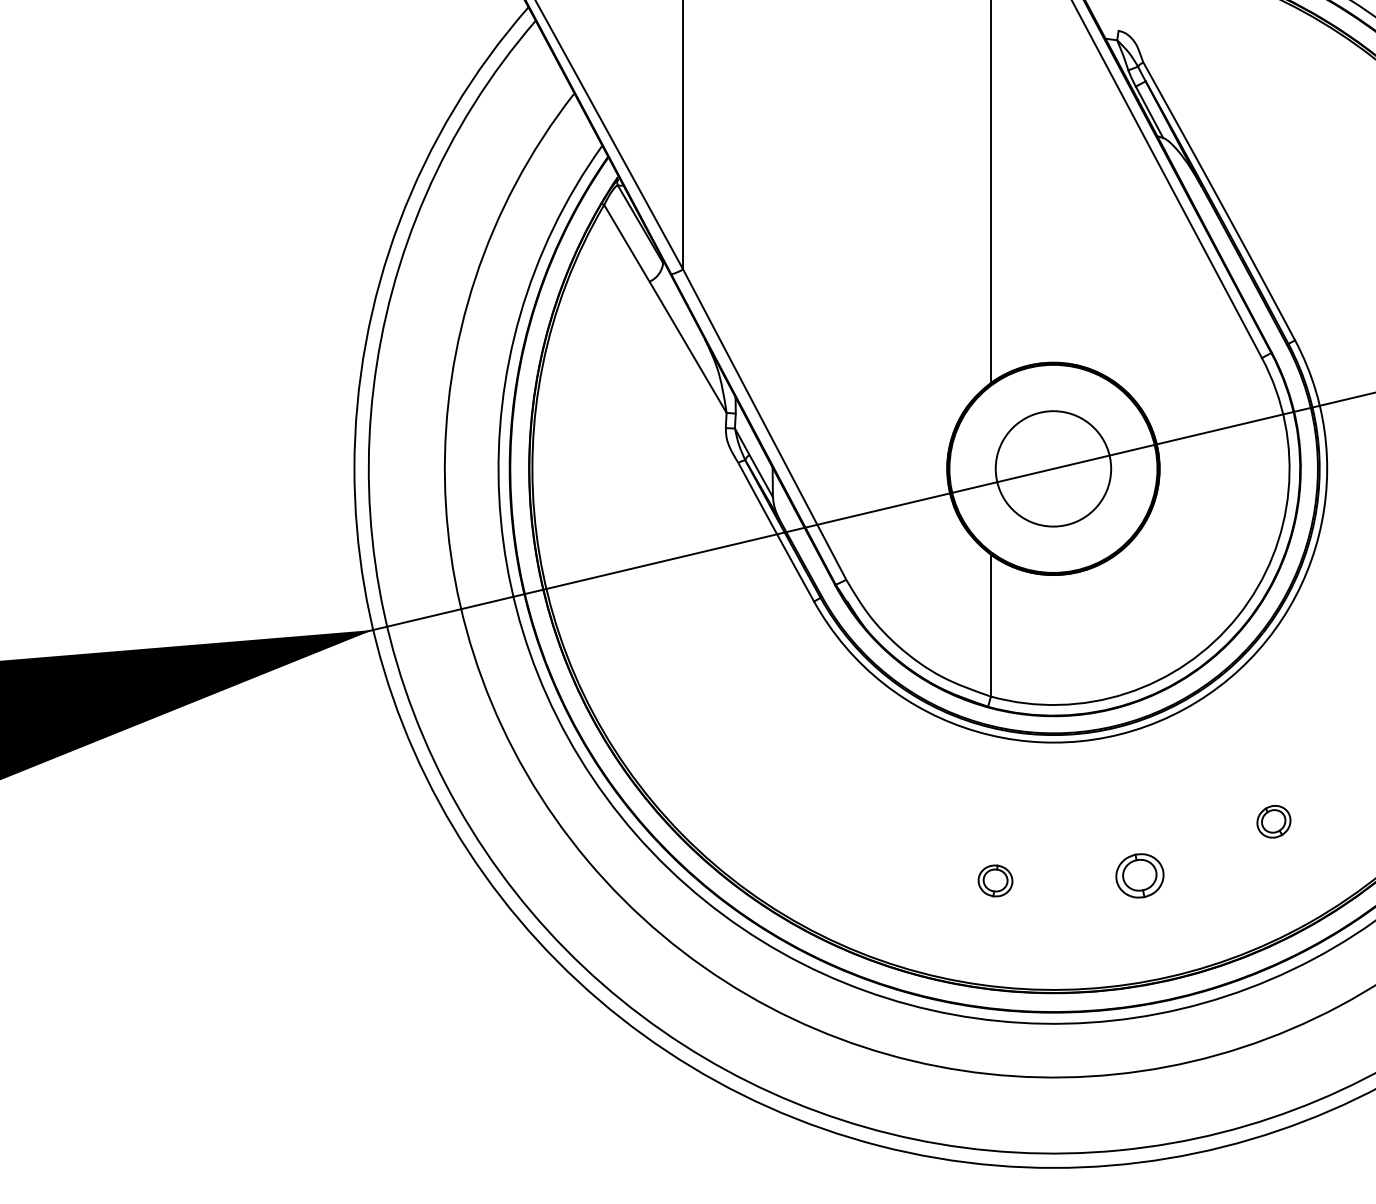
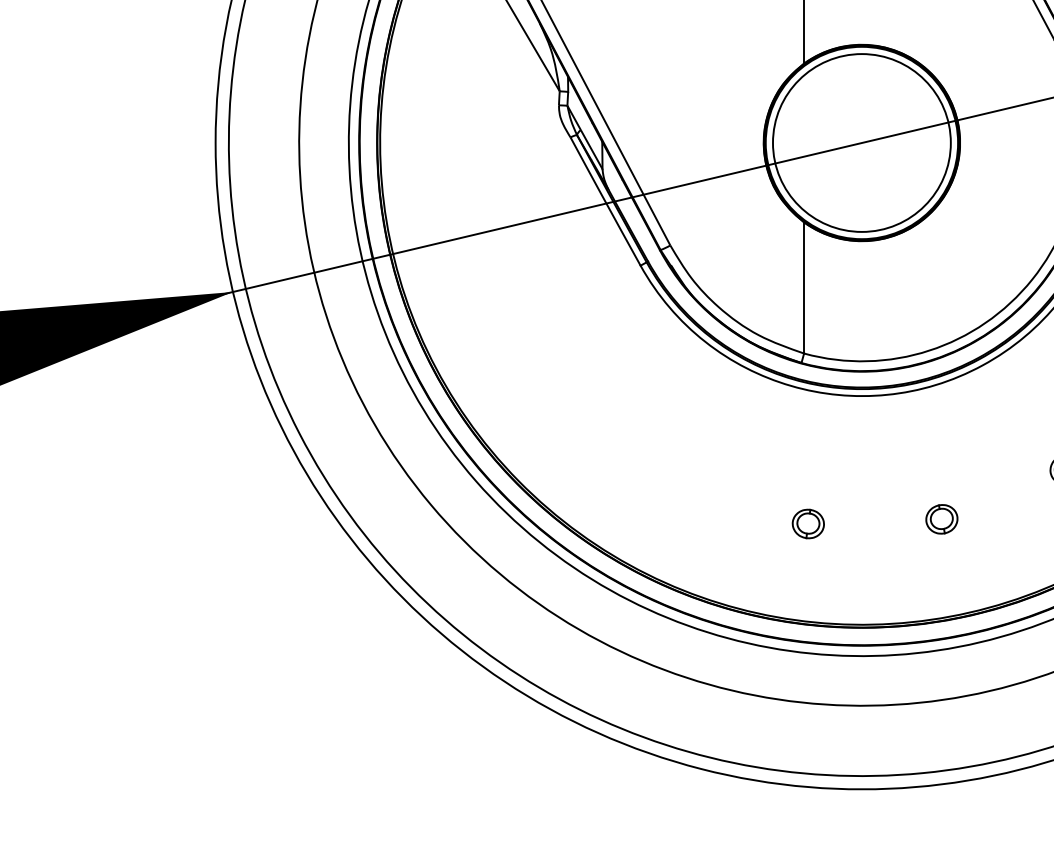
circle: (1053, 468) -> (861, 142), size x1.67
part: (1139, 875) -> (941, 518), size x0.71

